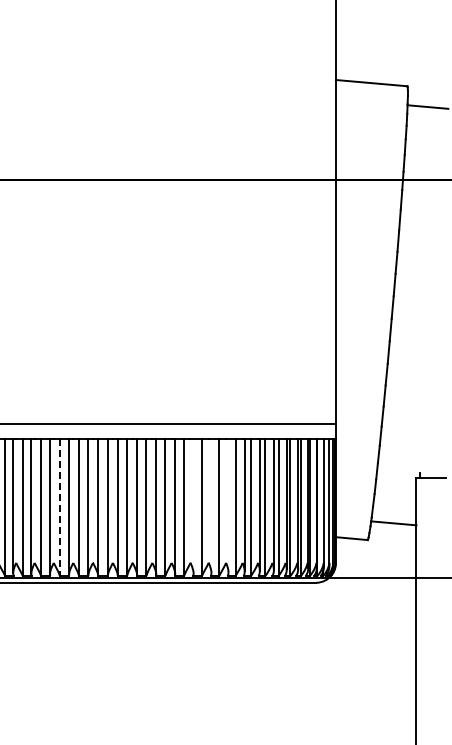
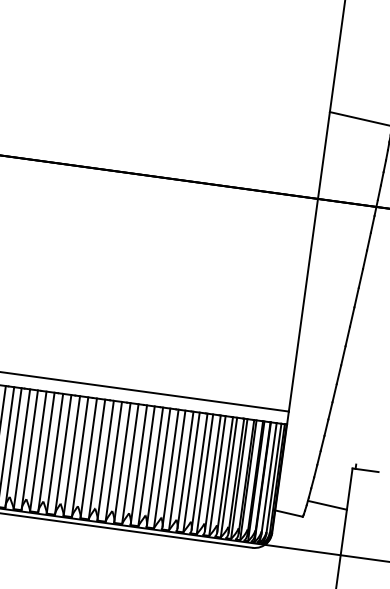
line: (193, 505) -> (154, 465), added
line: (211, 505) -> (170, 467), added
line: (228, 505) -> (185, 470), added
line: (59, 507) -> (37, 451), dashed -> solid

